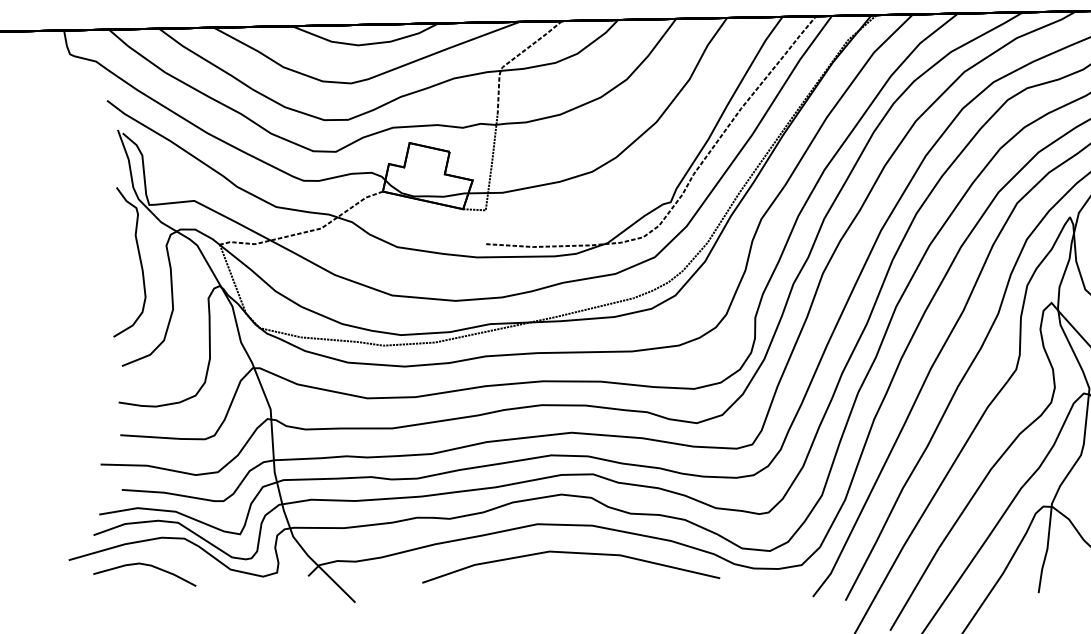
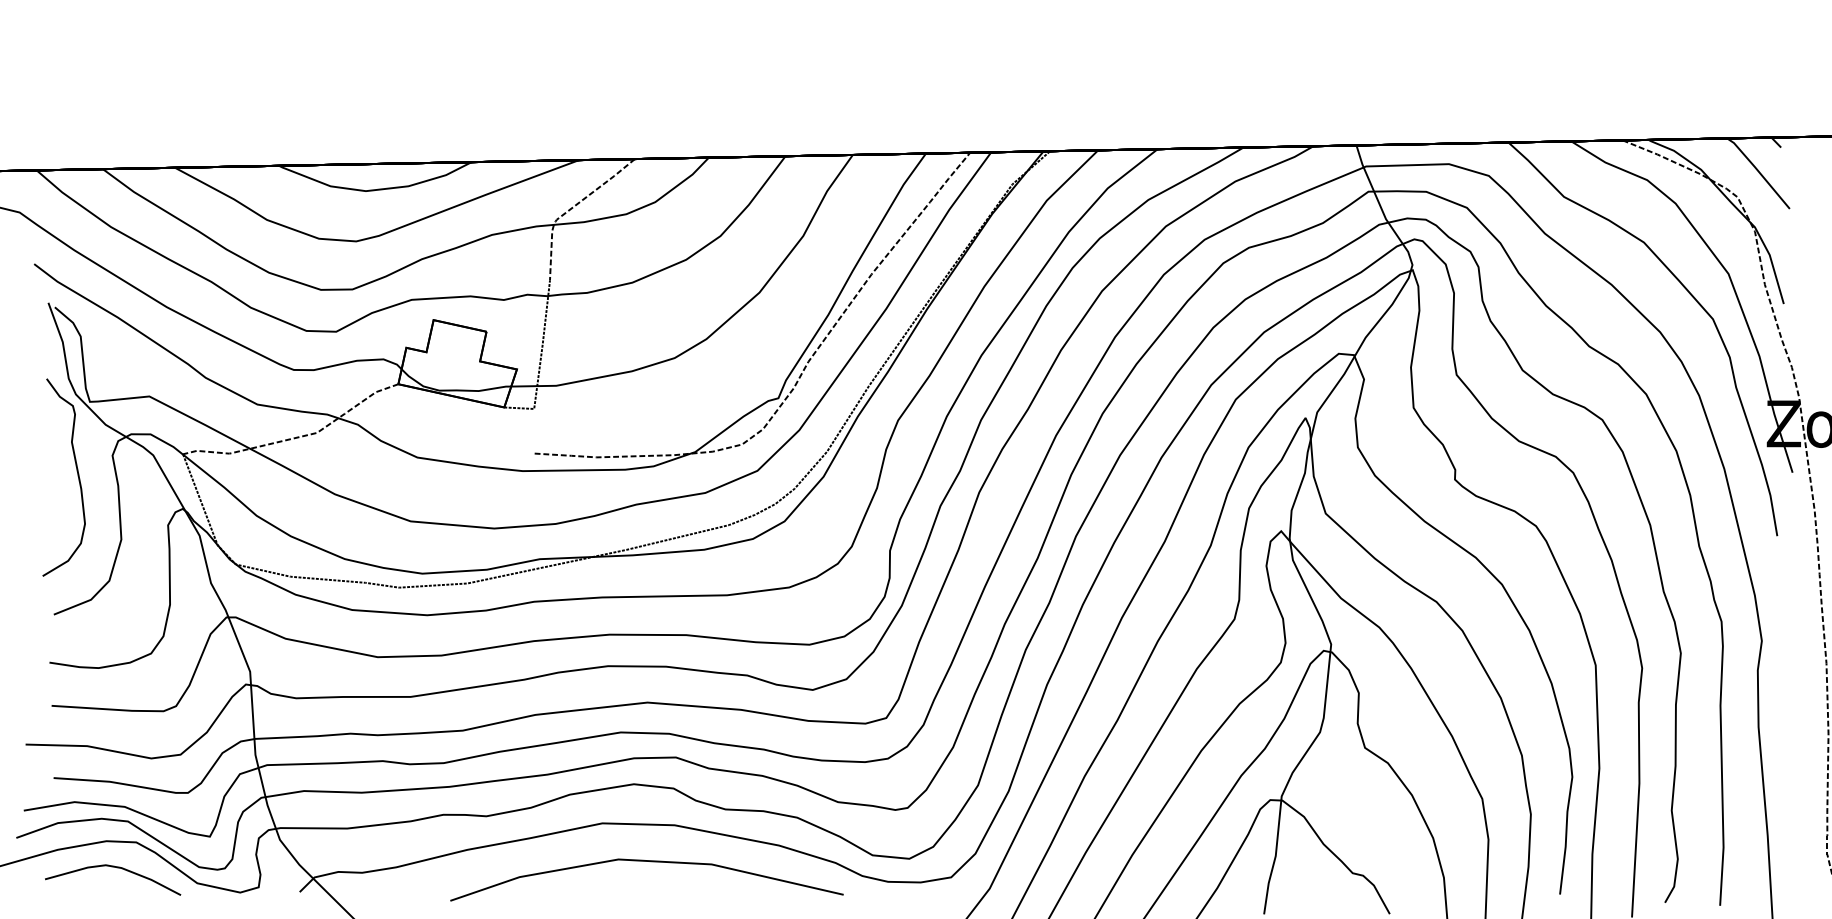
curve: (148, 565) -> (117, 868), moved

